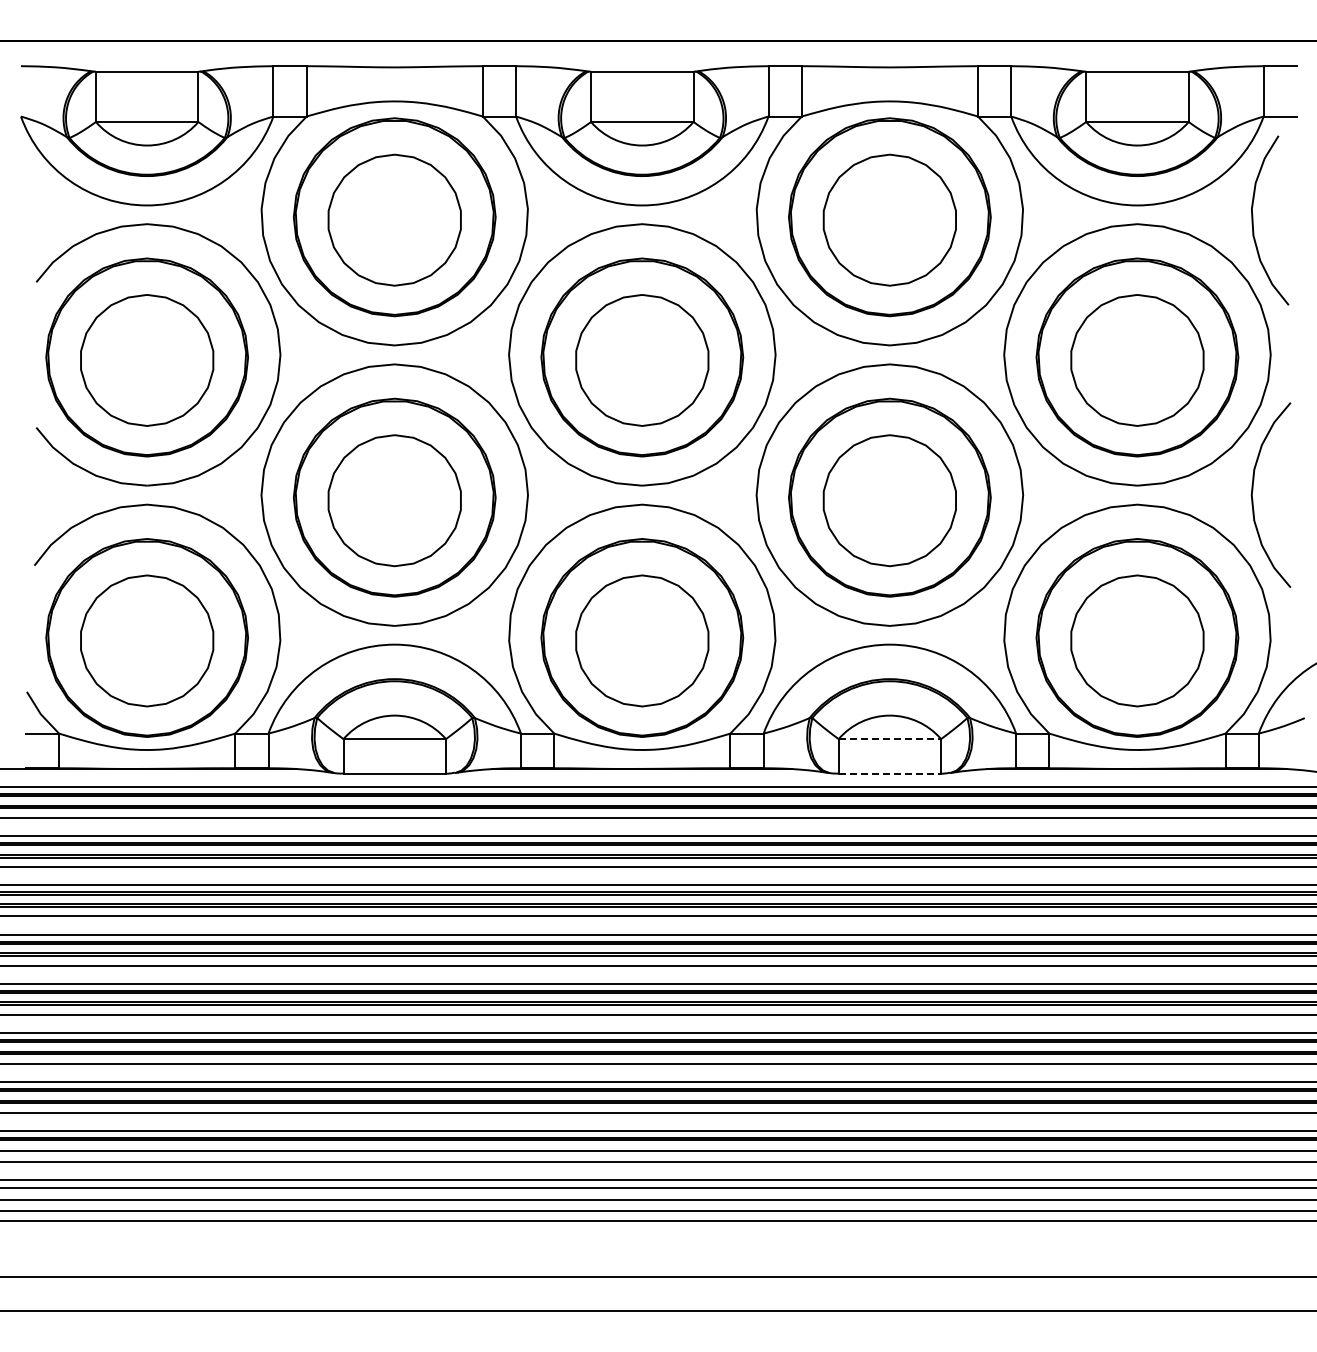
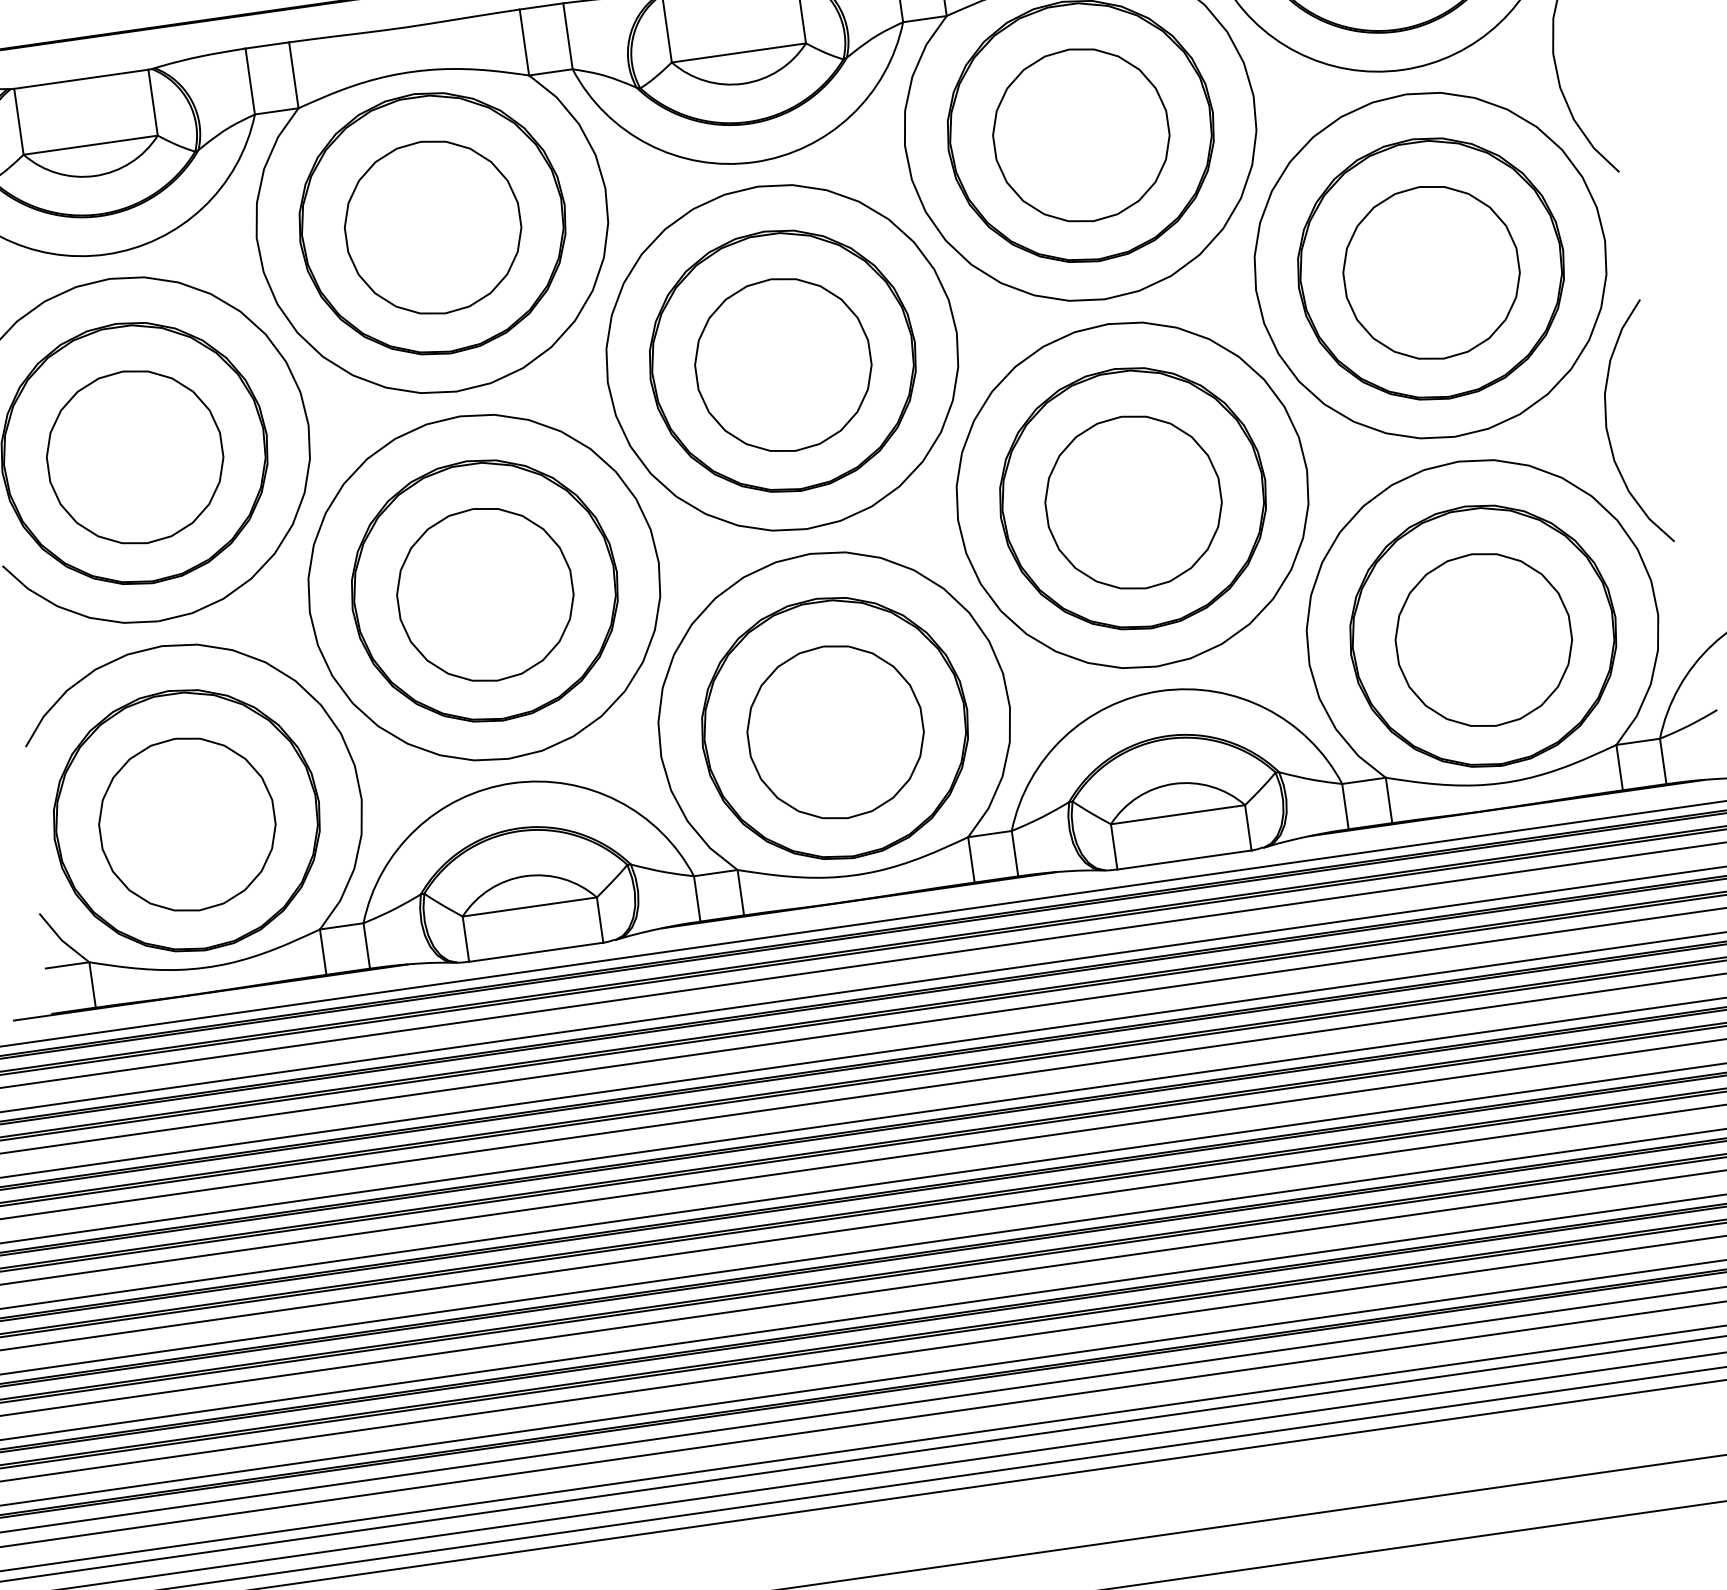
line: (890, 739) -> (1178, 815), dashed -> solid
line: (890, 773) -> (1185, 859), dashed -> solid

